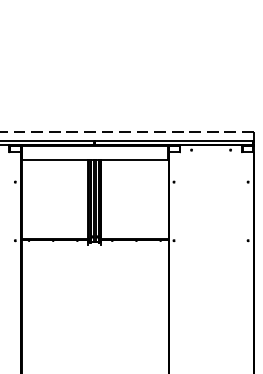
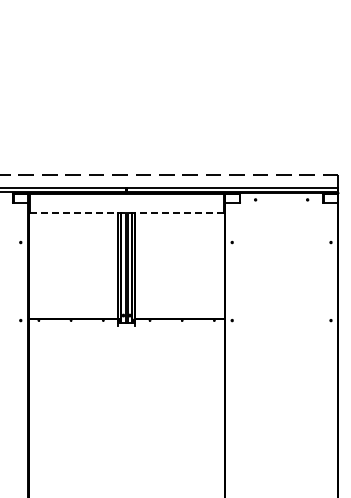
line: (94, 159) -> (126, 212), solid -> dashed

